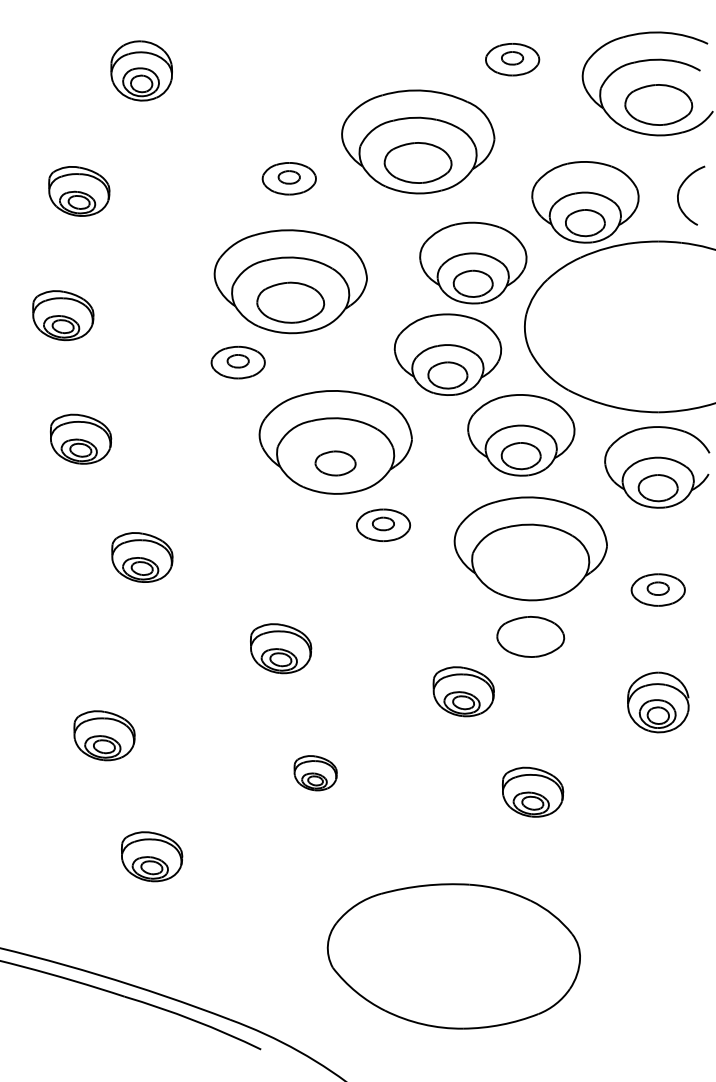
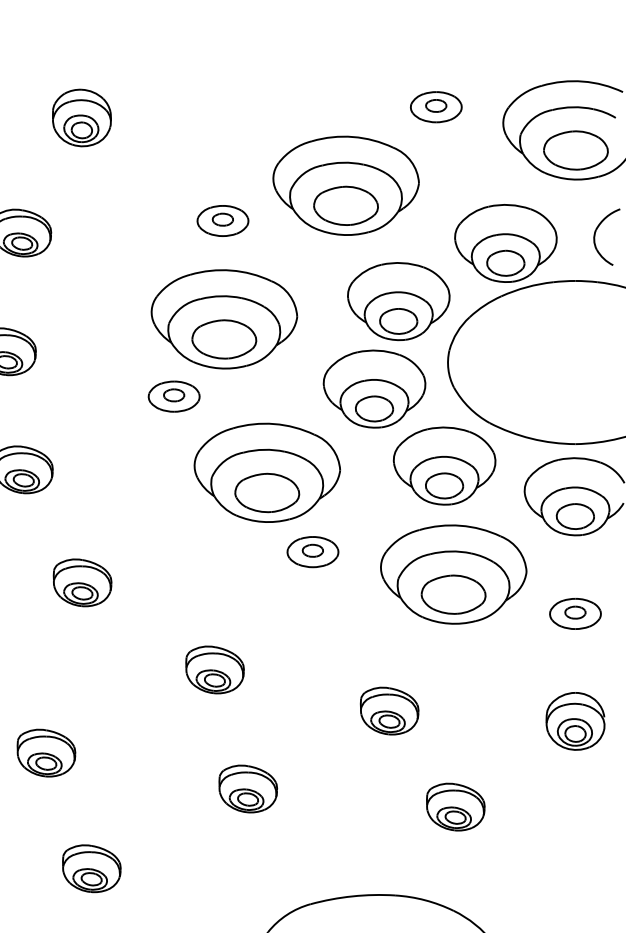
part: (335, 463) -> (267, 493), size x1.67
part: (530, 636) -> (453, 594), moved
part: (315, 772) -> (247, 788), size x1.43

